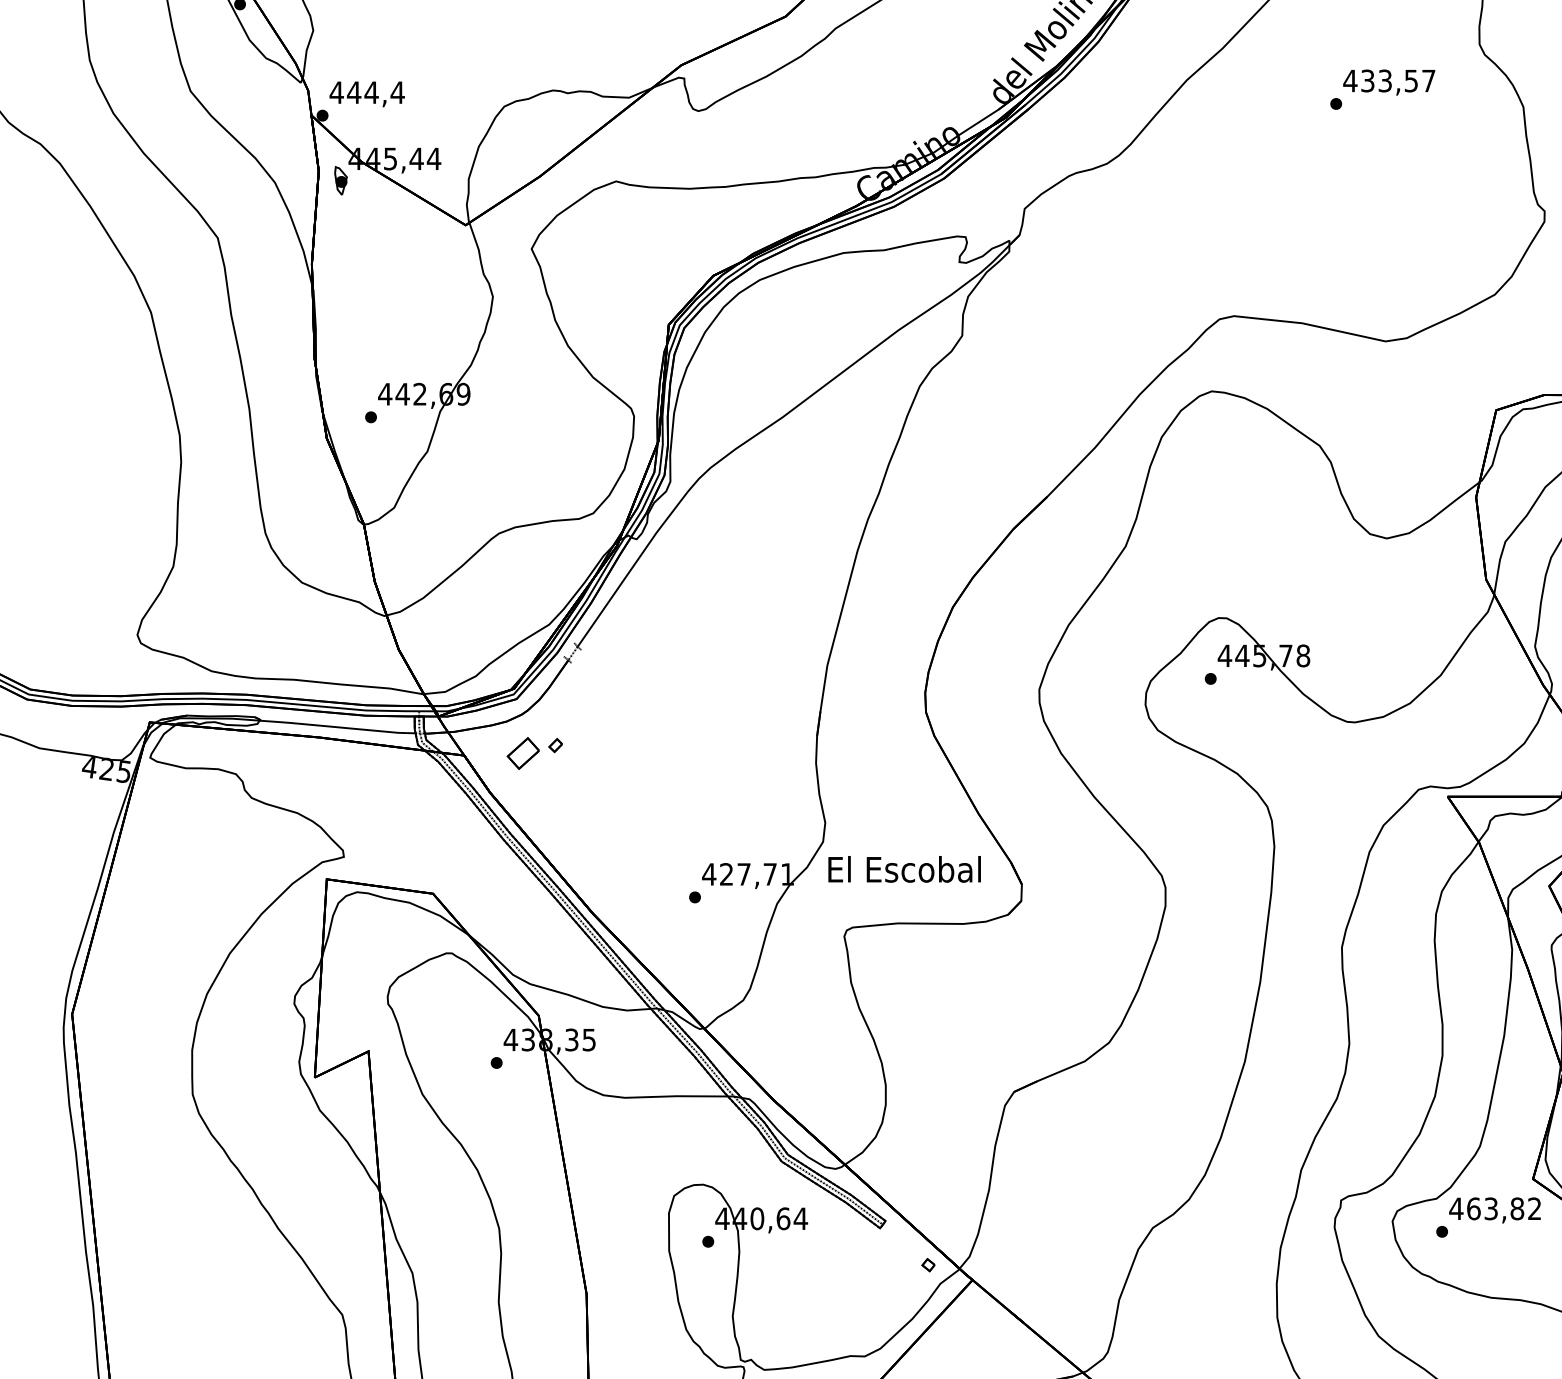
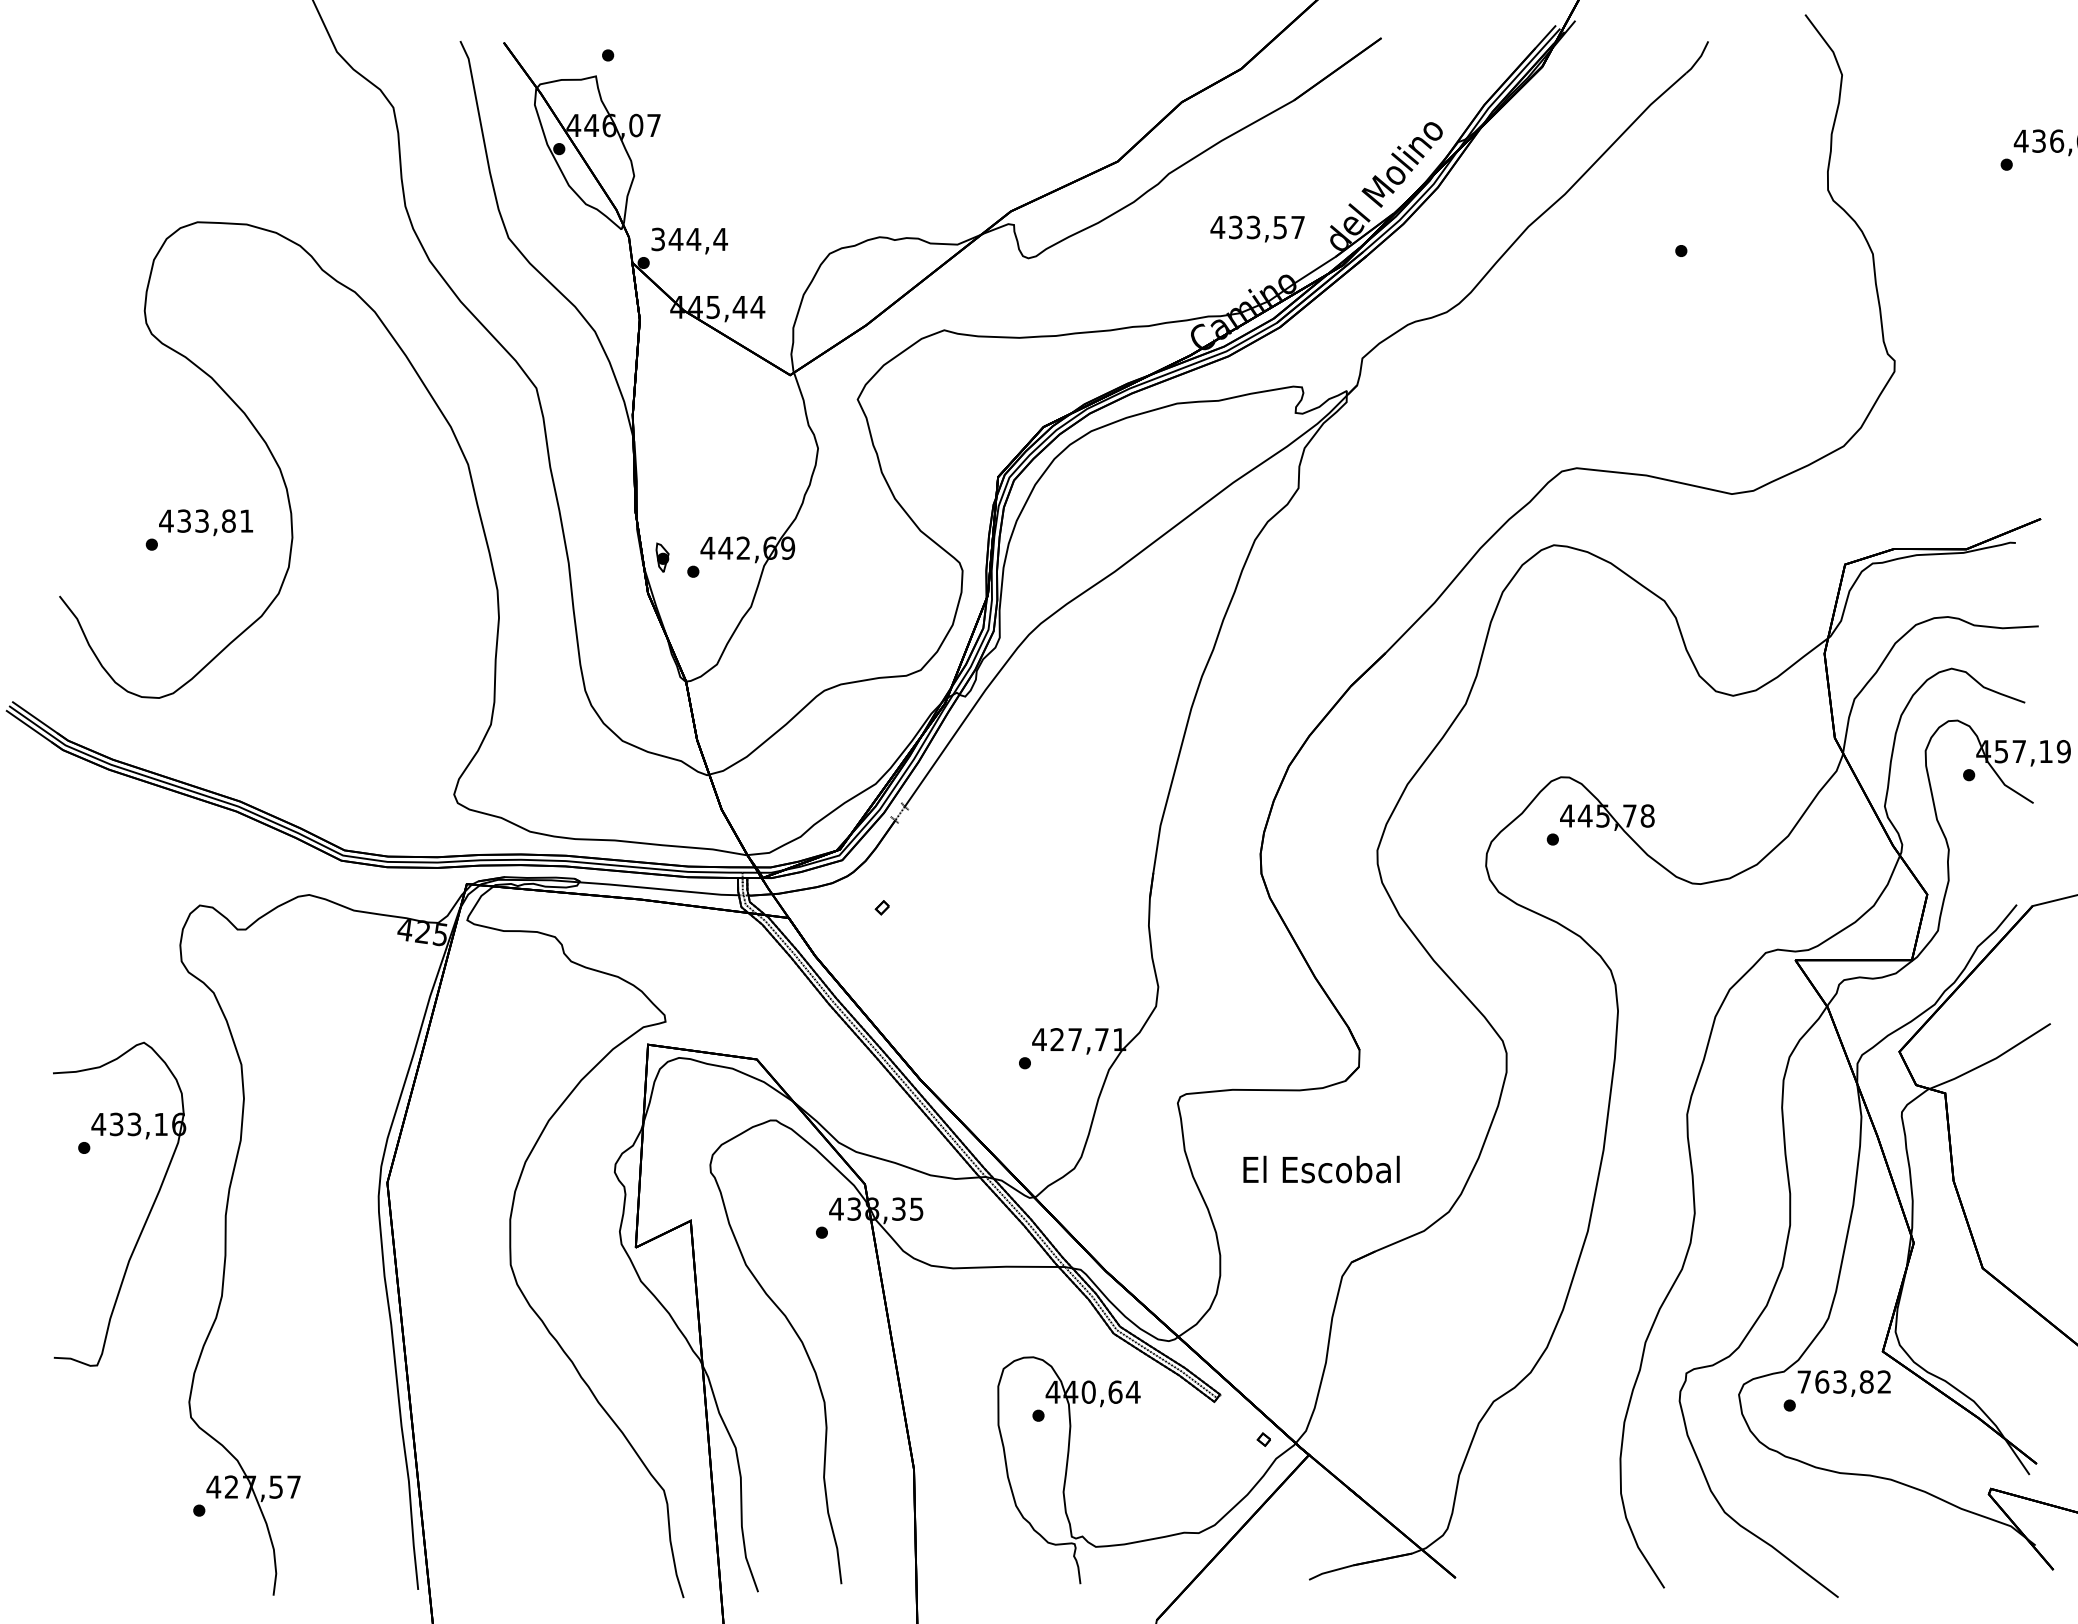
text: (1389, 81) -> (1257, 228), moved
text: (336, 92) -> (657, 239), 444,4 -> 344,4
part: (340, 180) -> (662, 557), moved
part: (522, 753) -> (848, 915), removed
text: (904, 869) -> (1321, 1169), moved
text: (1455, 1208) -> (1803, 1381), 463,82 -> 763,82

